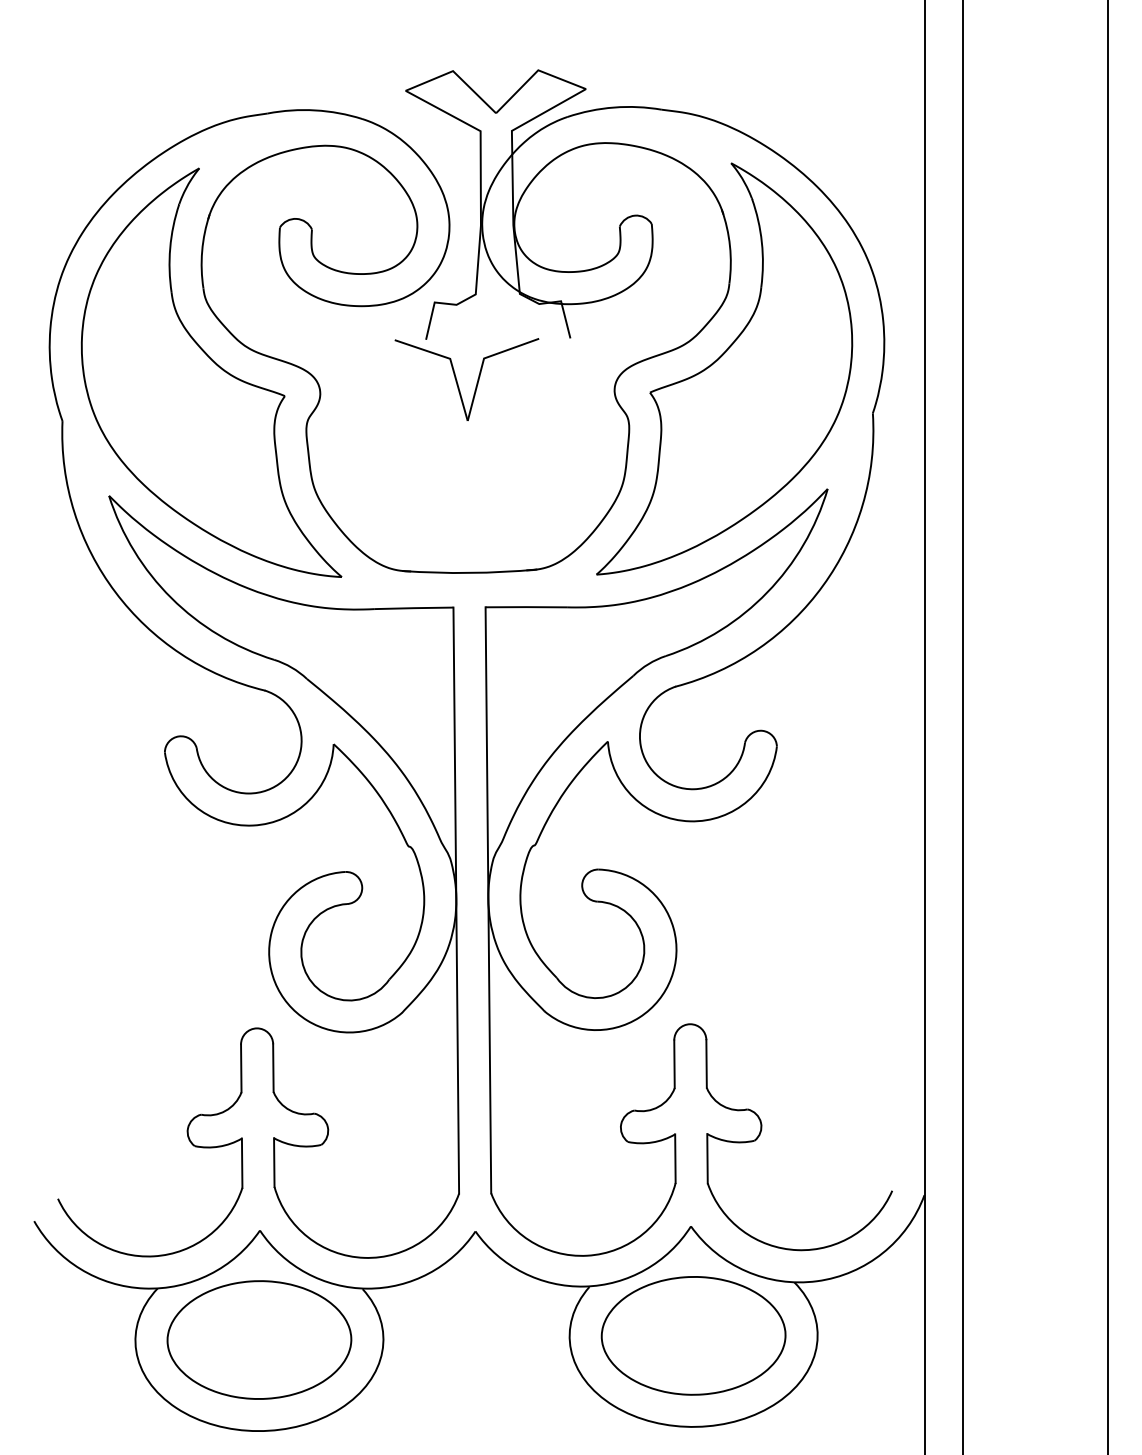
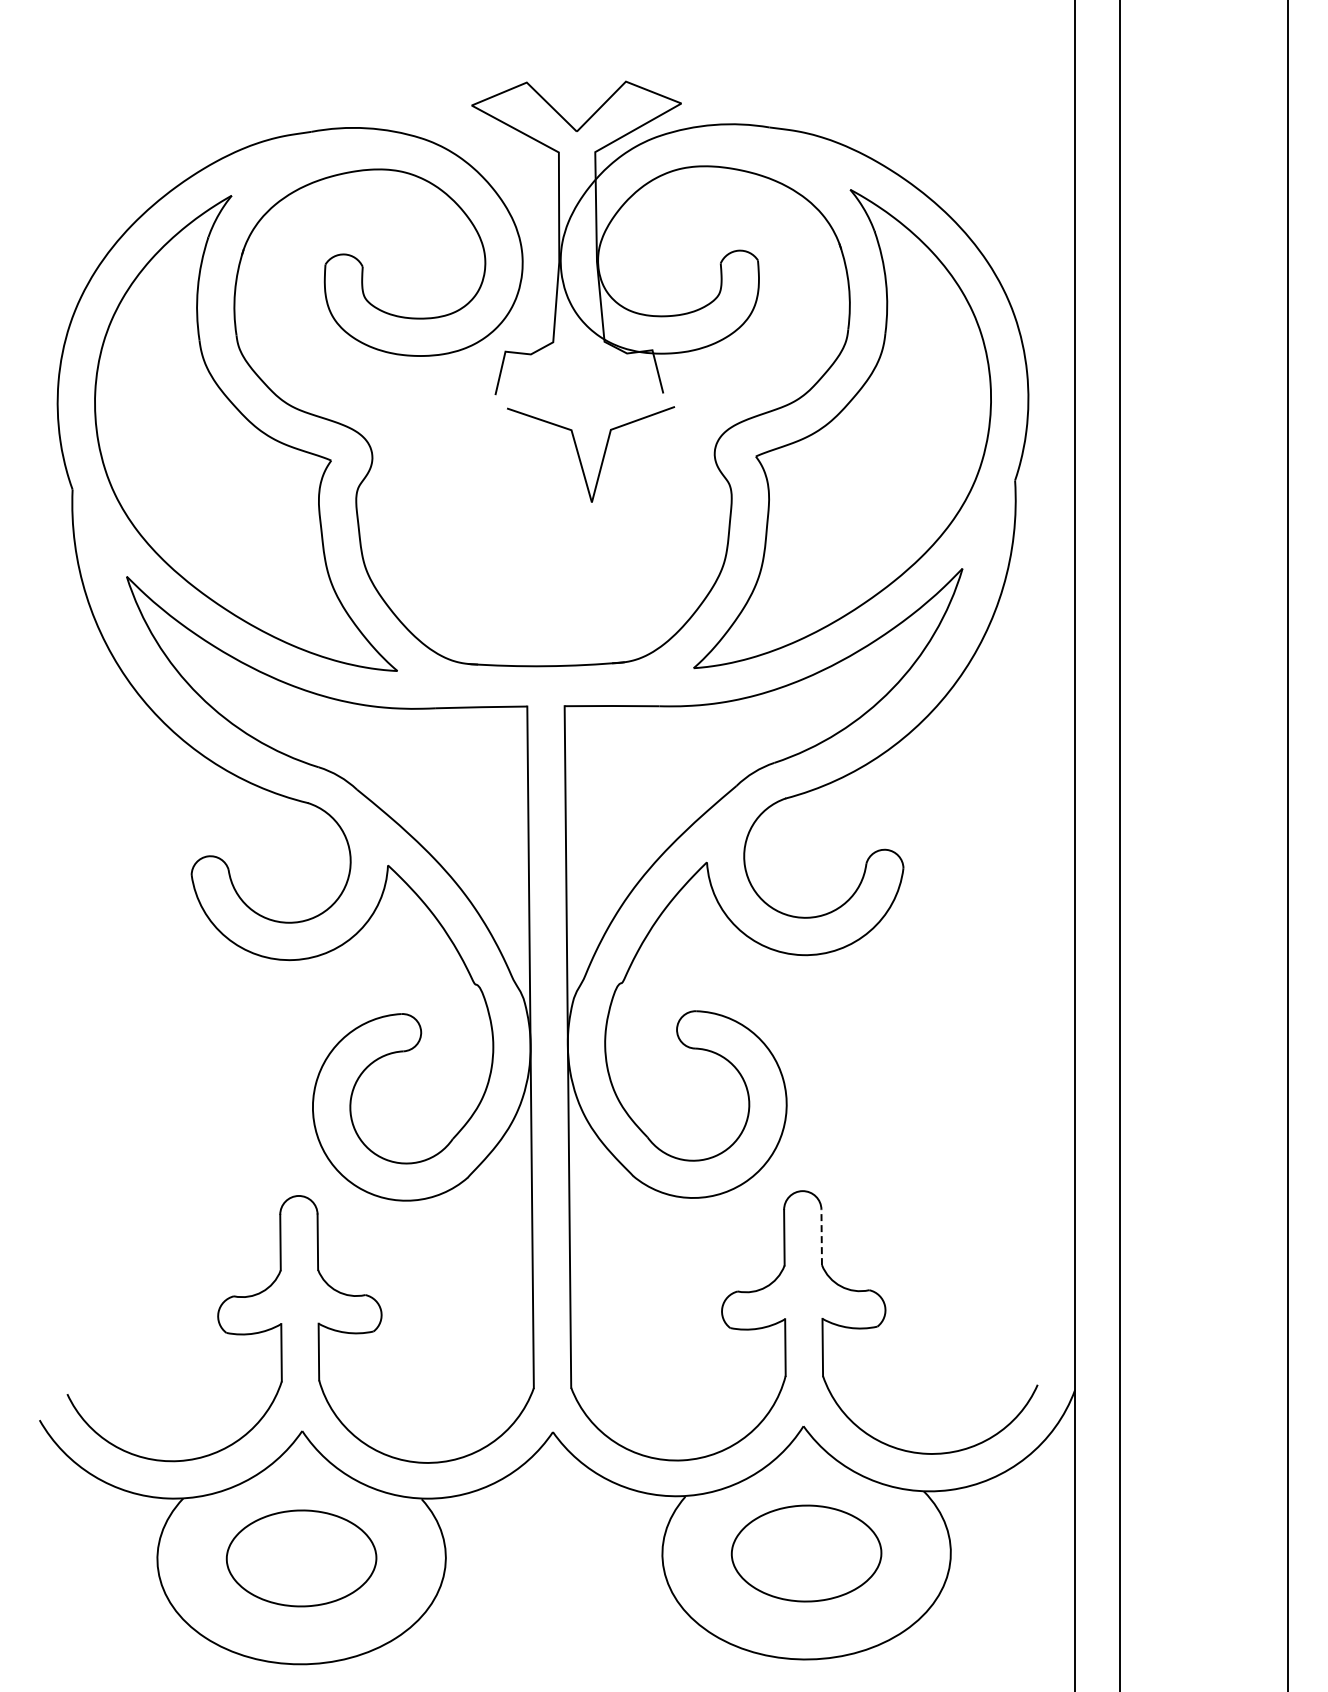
part: (457, 382) -> (580, 457), moved
line: (706, 1064) -> (821, 1237), solid -> dashed
part: (693, 1335) -> (806, 1553), size x0.7
part: (259, 1340) -> (301, 1558), size x0.7

